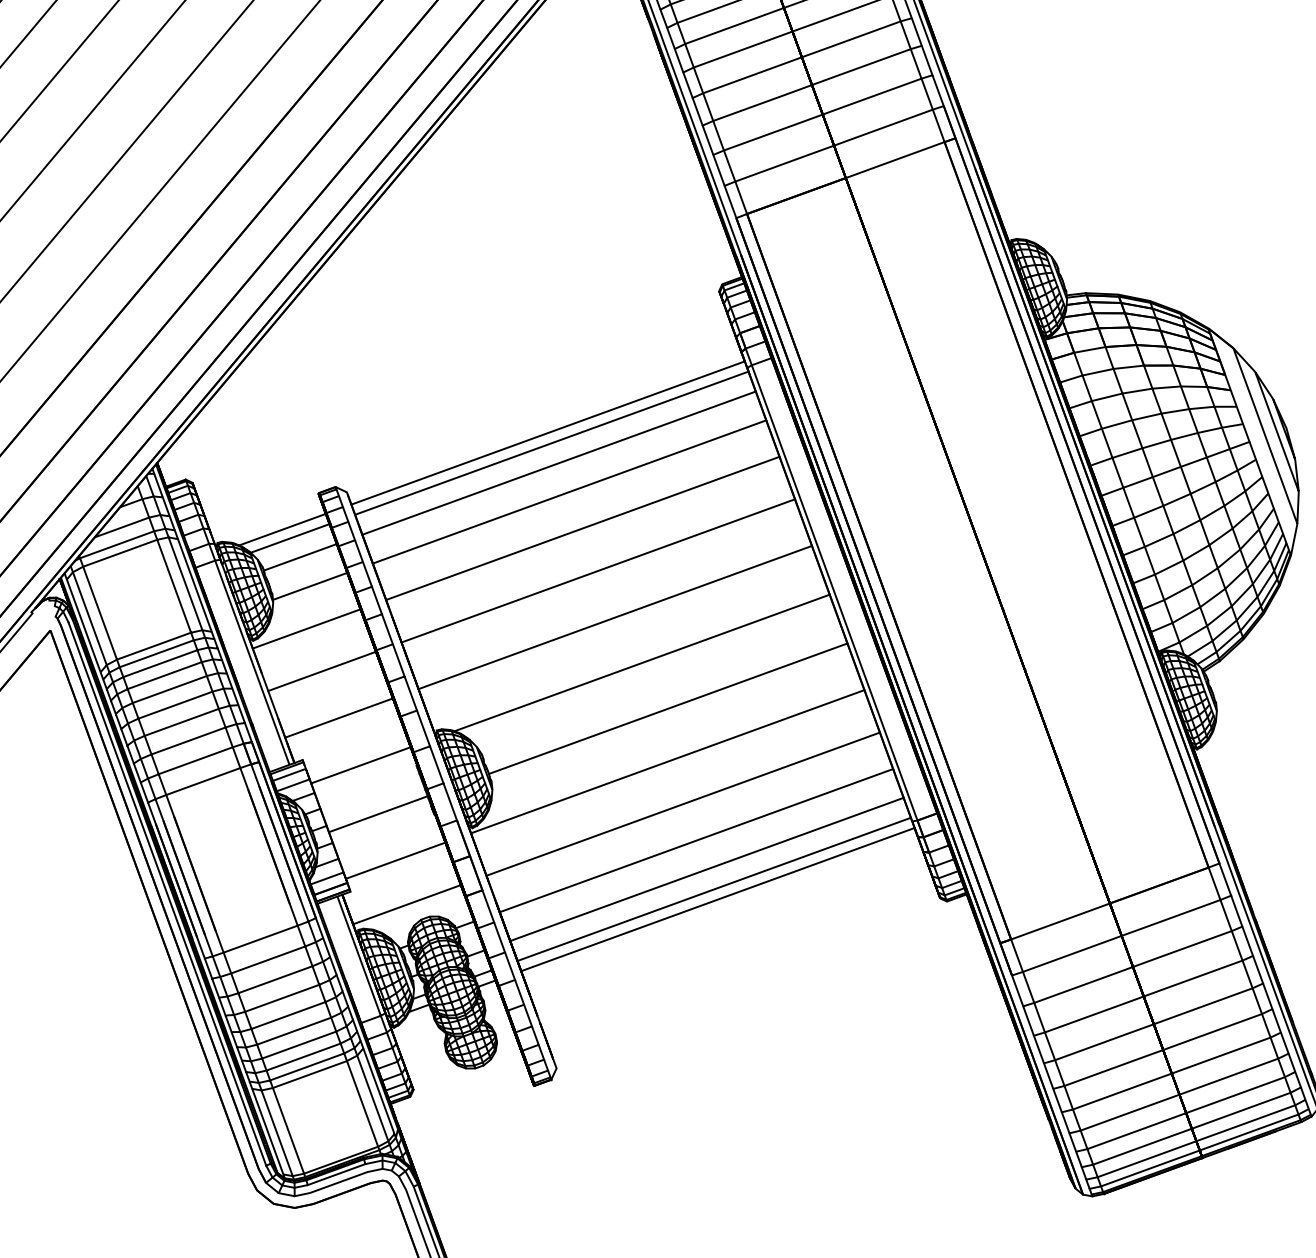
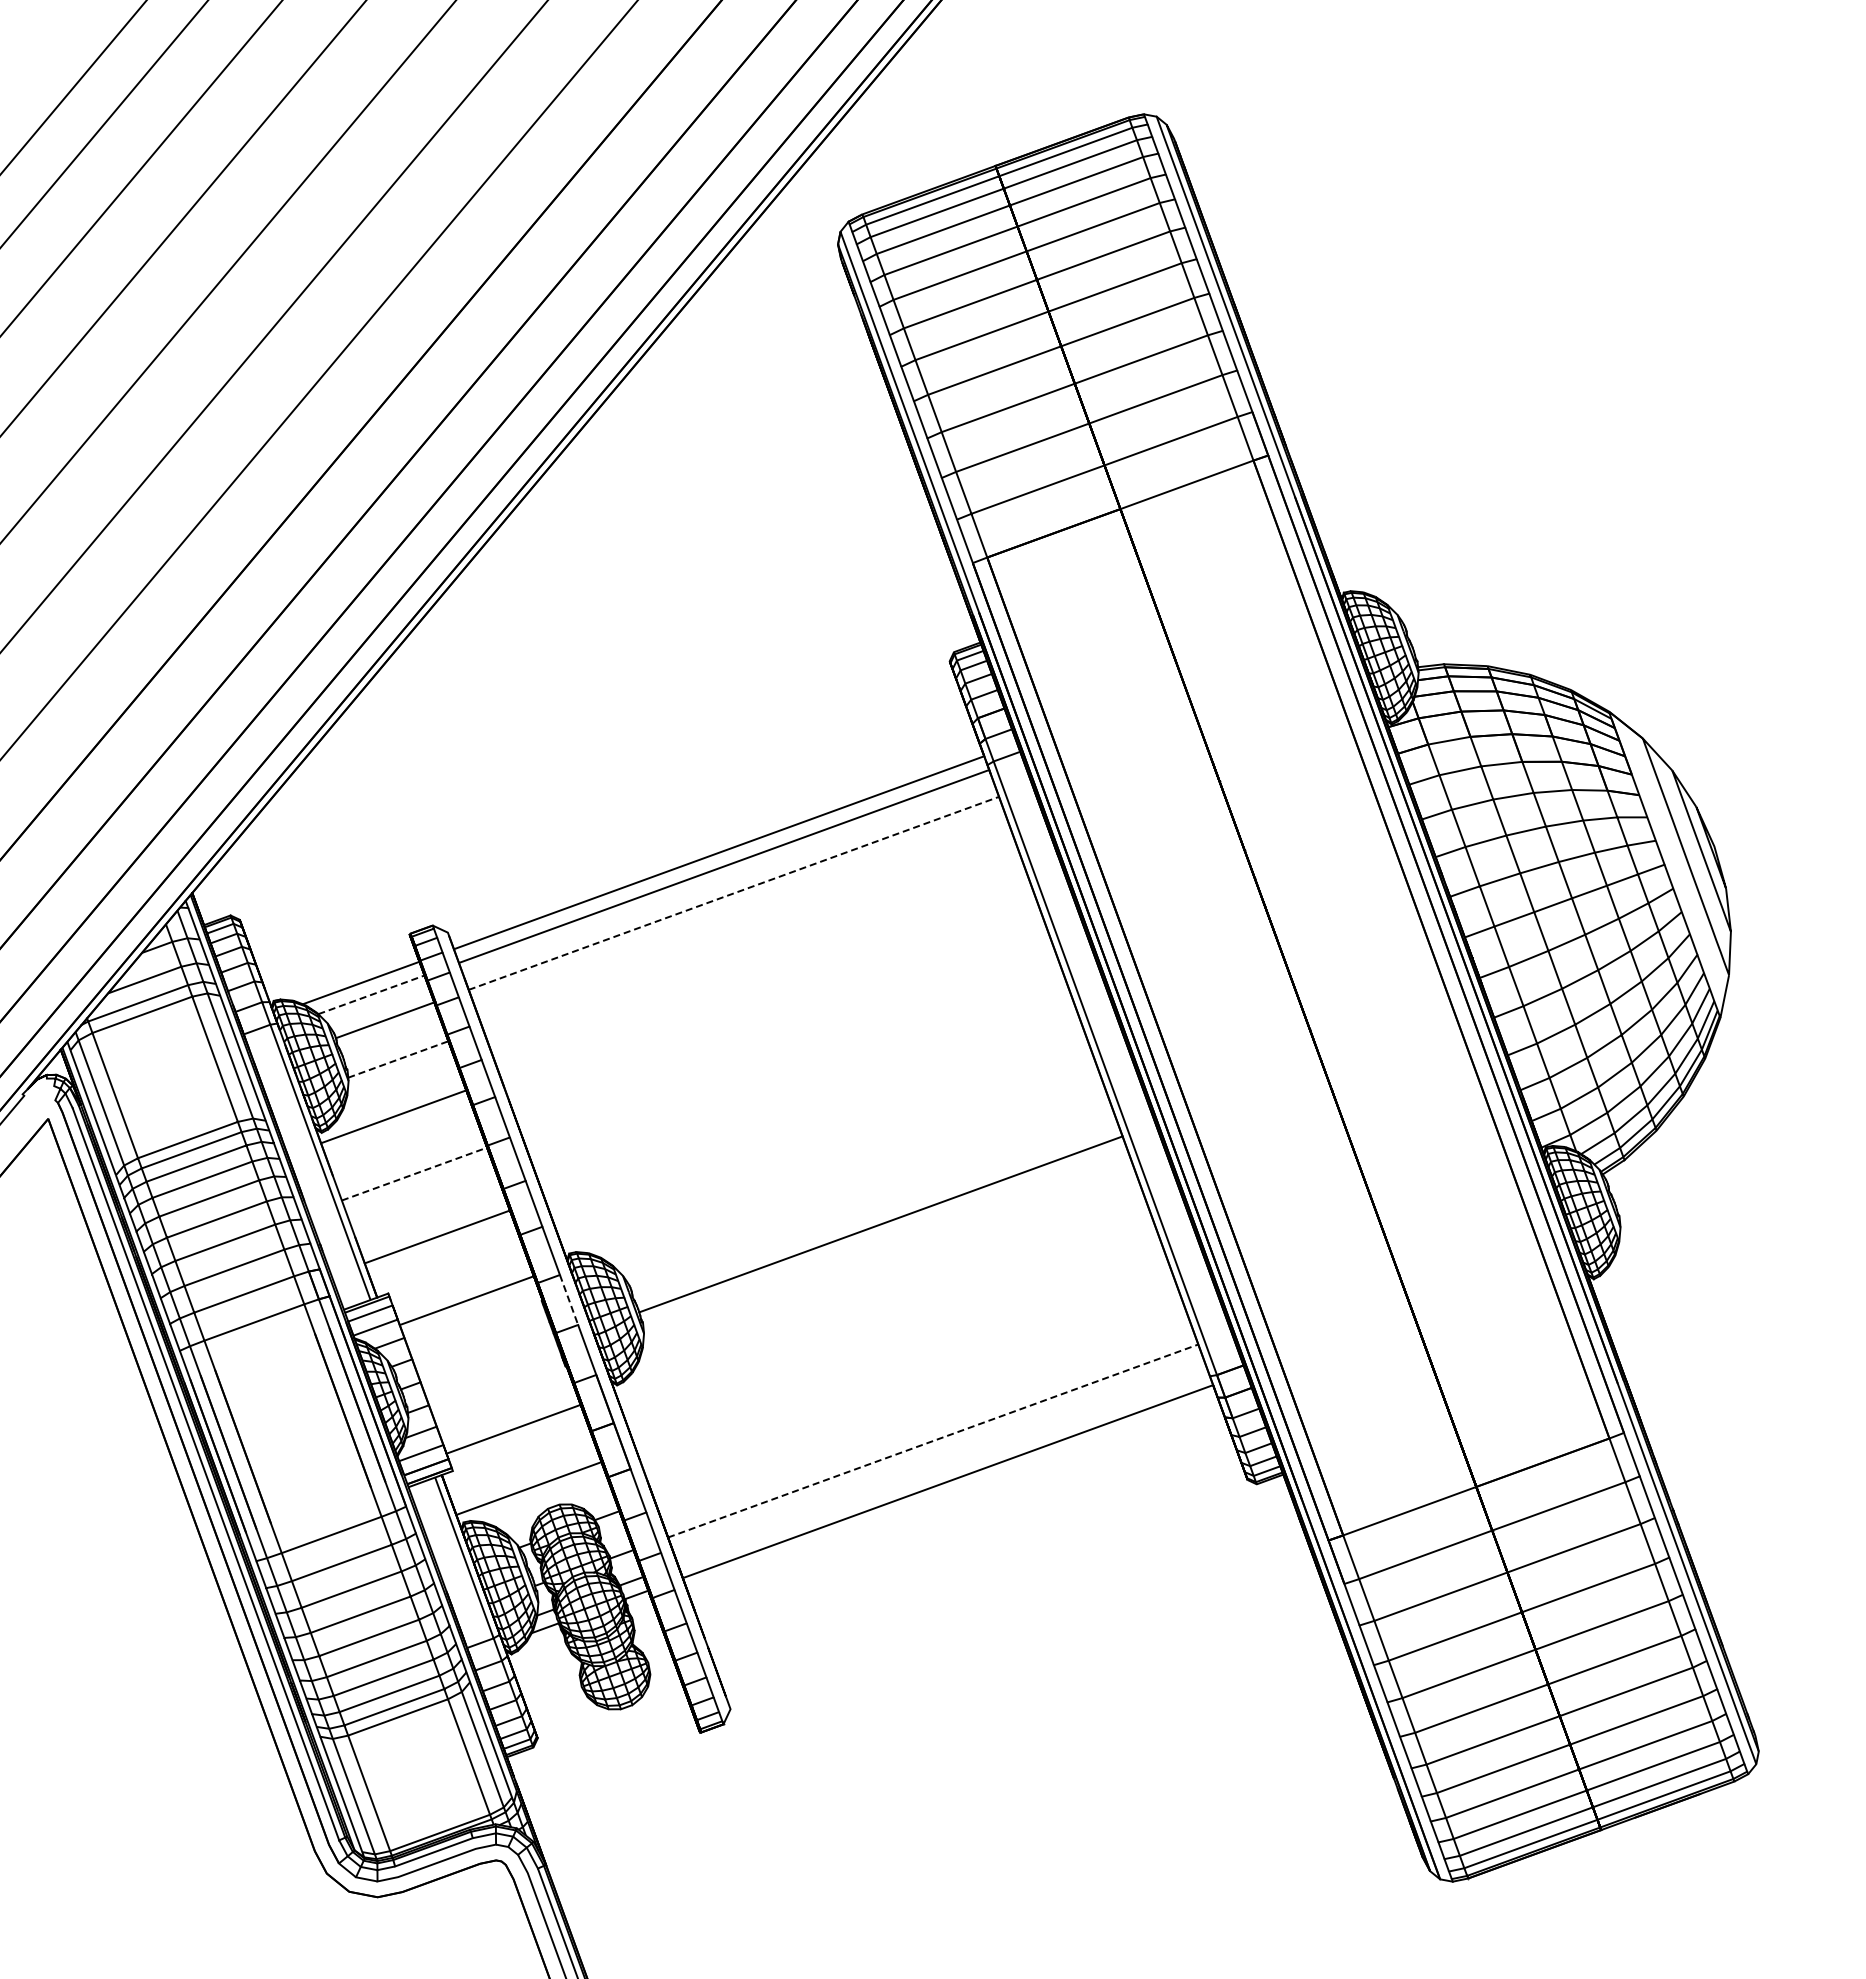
line: (559, 463) -> (734, 893), solid -> dashed
line: (569, 491) -> (747, 931), removed
line: (582, 527) -> (765, 980), removed
line: (290, 538) -> (371, 994), solid -> dashed
line: (598, 570) -> (786, 1038), removed
line: (310, 586) -> (398, 1059), solid -> dashed
line: (615, 616) -> (809, 1100), removed
line: (641, 662) -> (845, 1162), removed
line: (322, 670) -> (415, 1173), solid -> dashed
line: (667, 761) -> (880, 1295), removed
line: (437, 764) -> (569, 1299), solid -> dashed
line: (683, 803) -> (901, 1352), removed
line: (377, 814) -> (489, 1366), removed
line: (696, 840) -> (918, 1401), removed
line: (707, 869) -> (933, 1440), solid -> dashed
line: (713, 889) -> (942, 1467), removed

